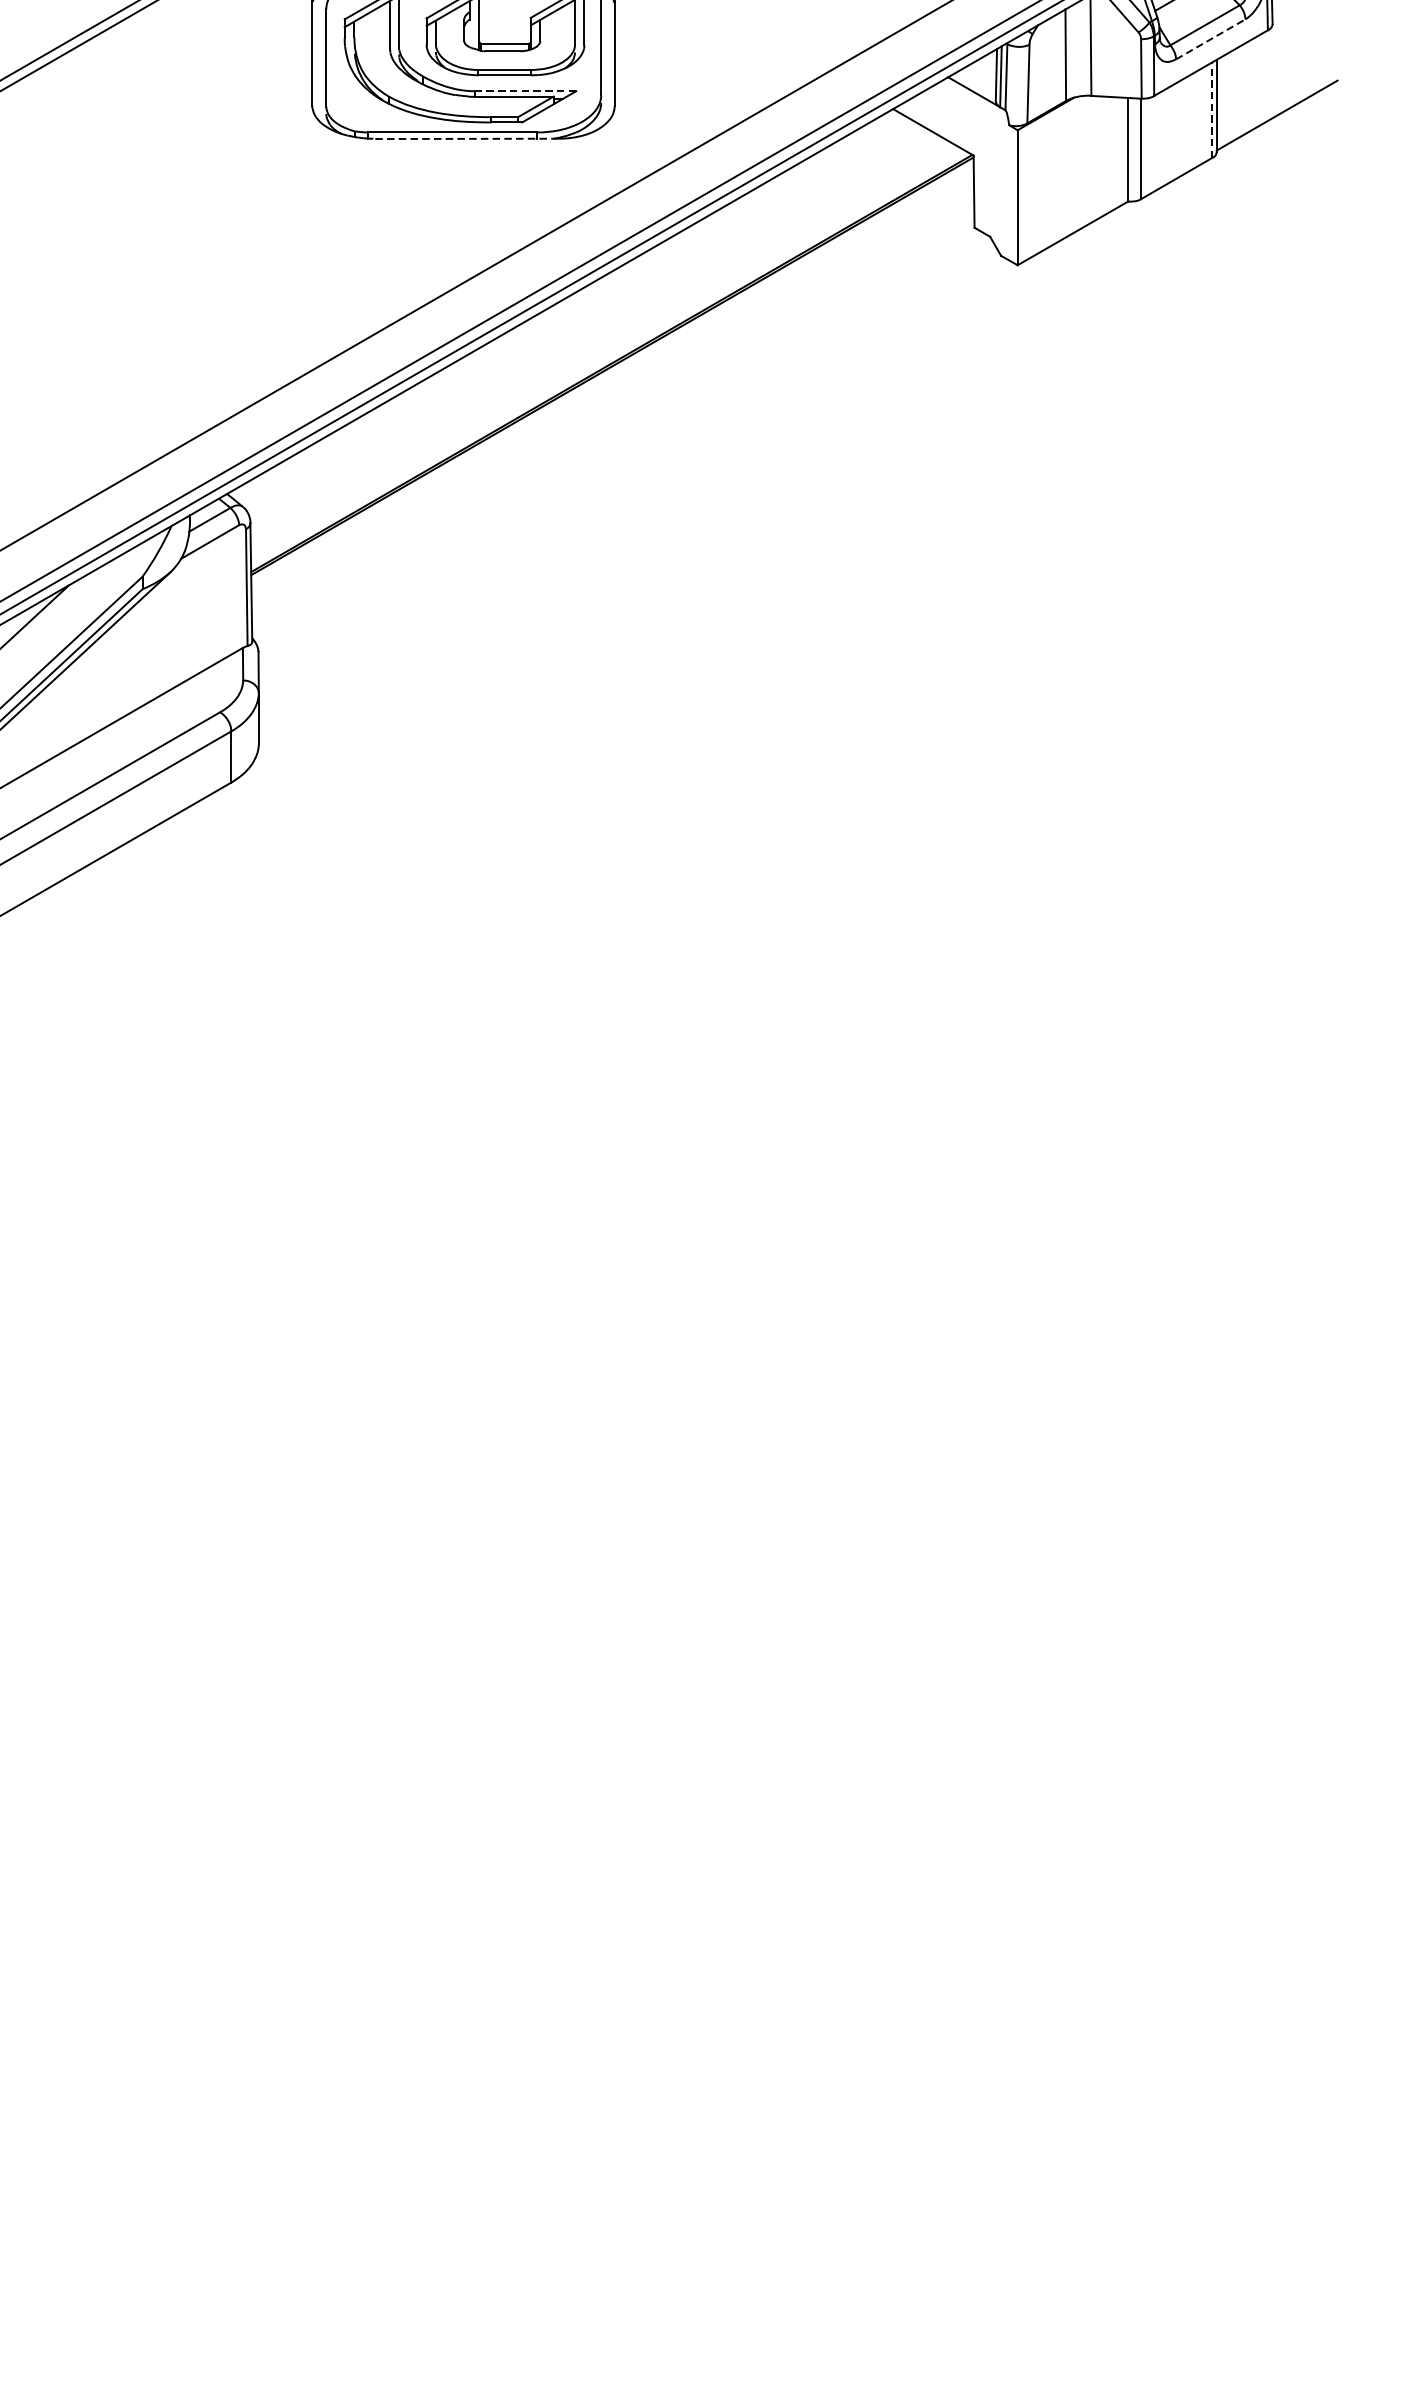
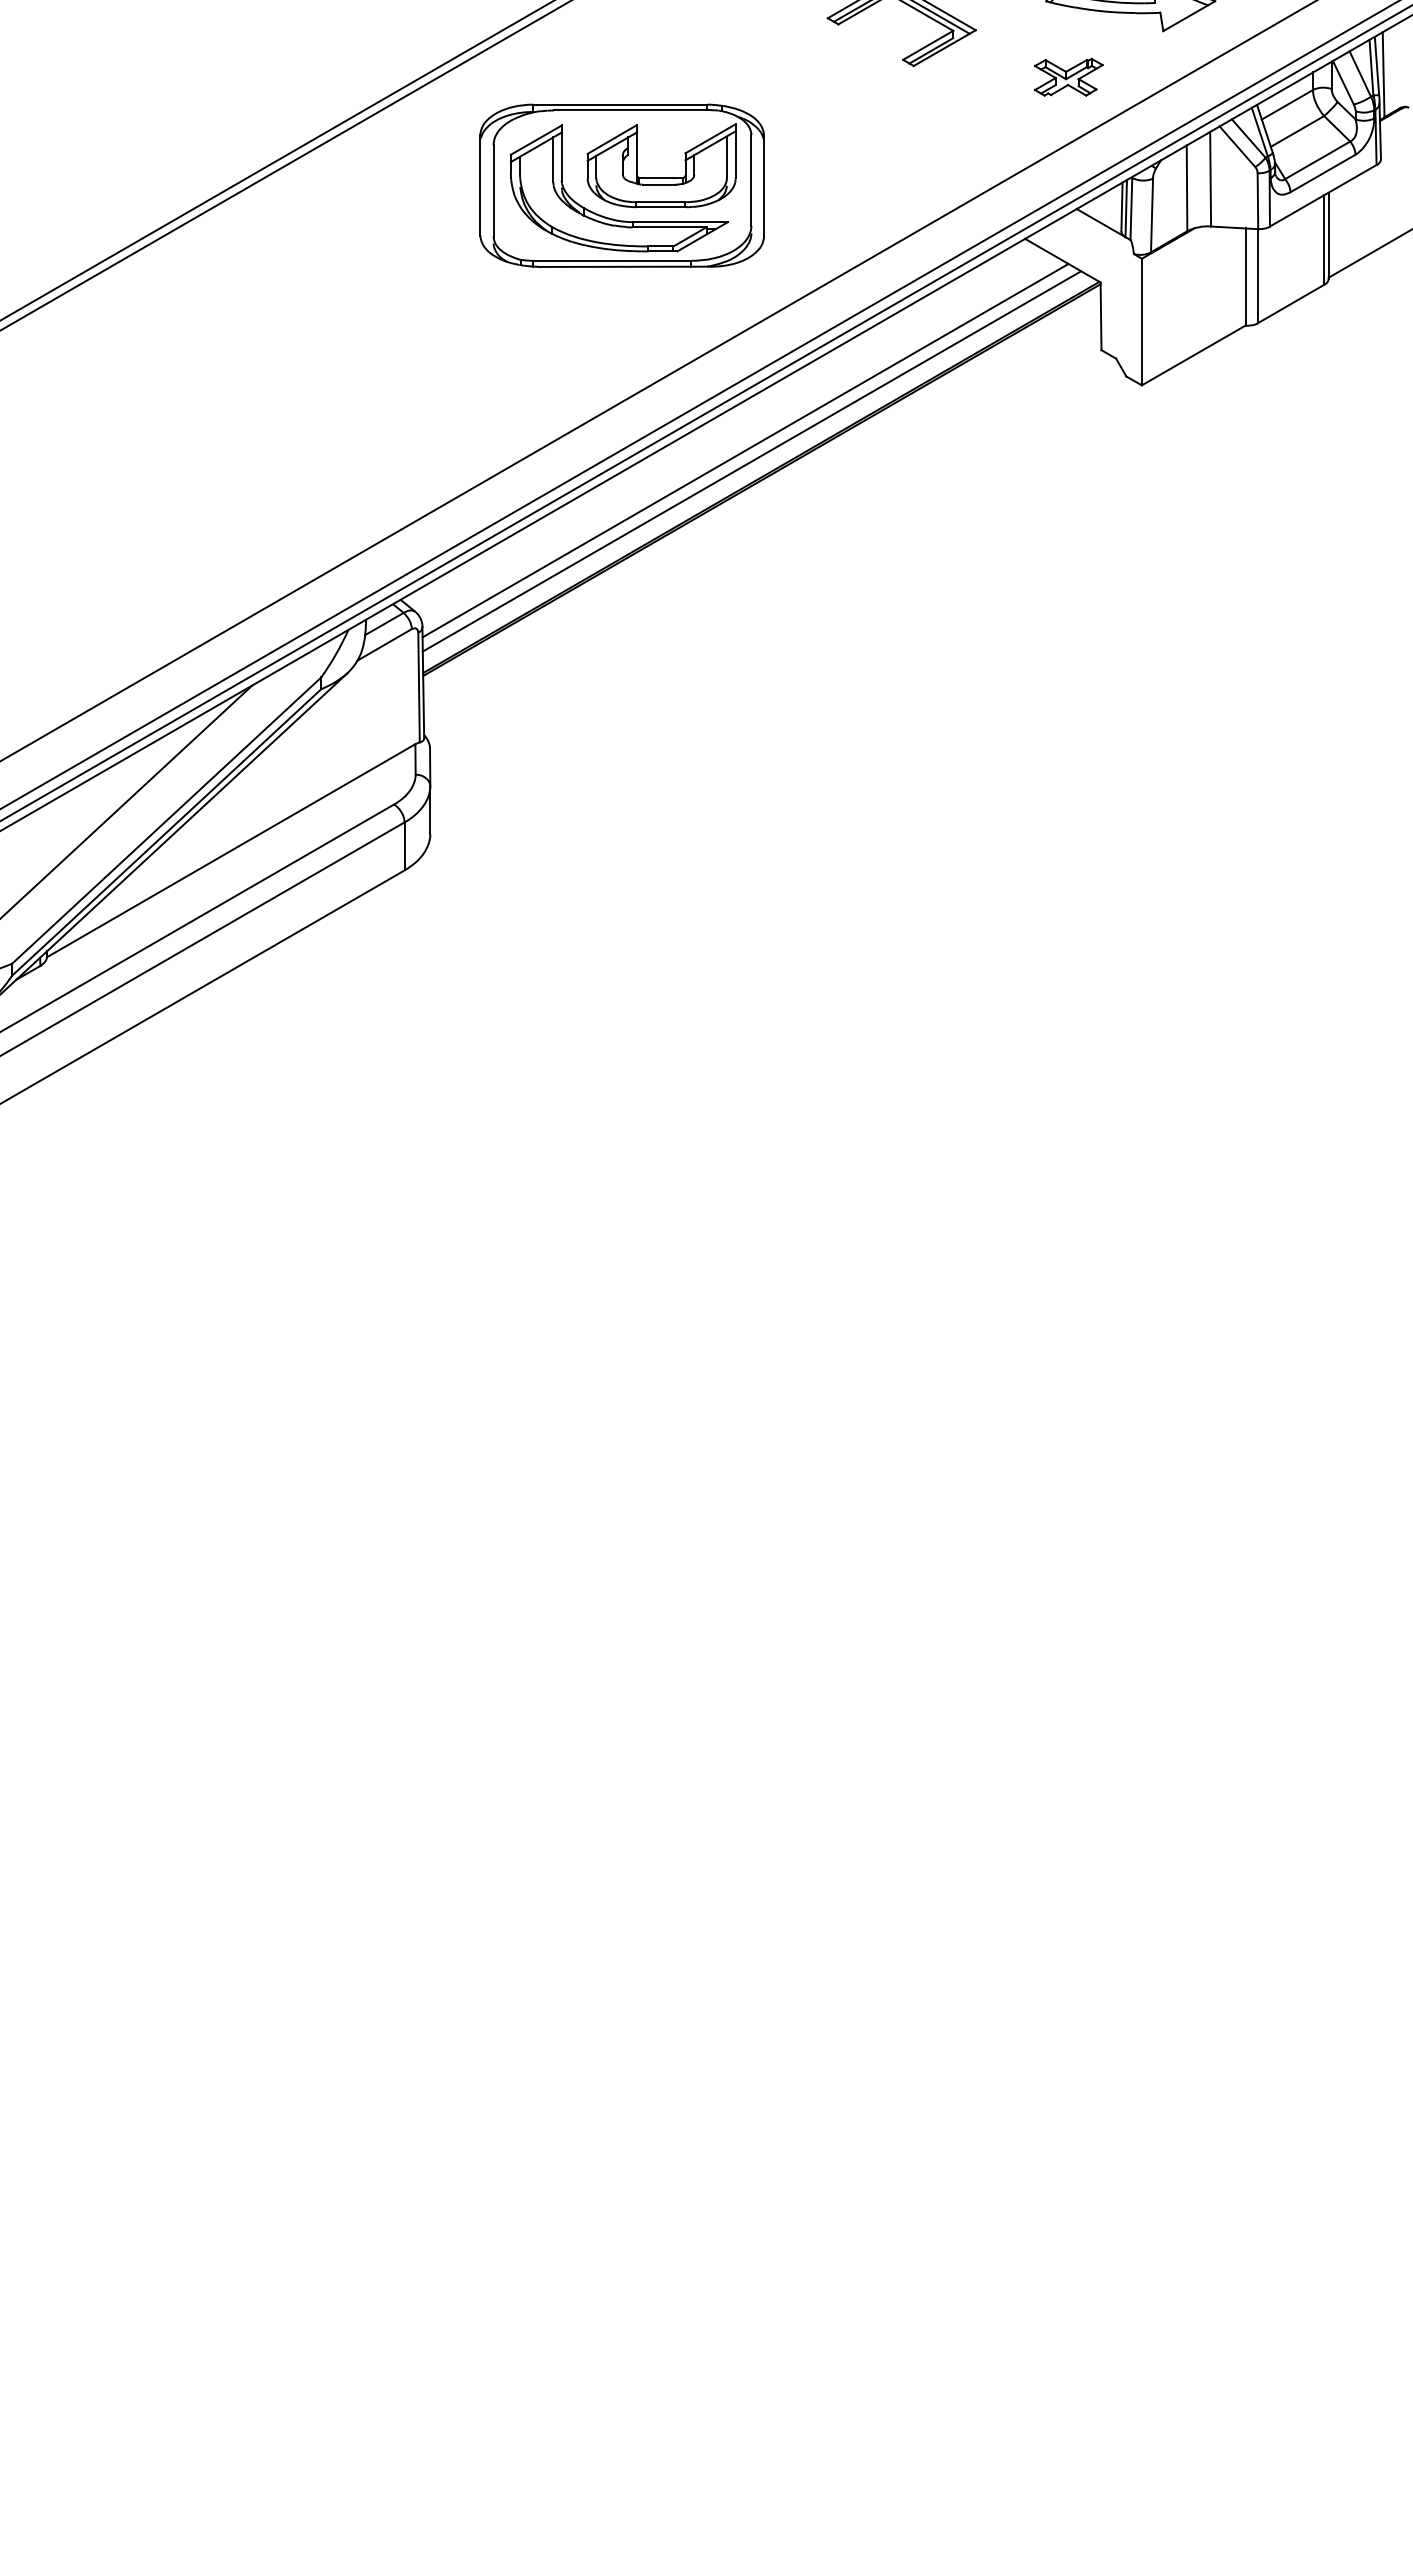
line: (1210, 39) -> (1322, 173), dashed -> solid
line: (525, 91) -> (680, 222), dashed -> solid
line: (1212, 110) -> (1324, 240), dashed -> solid
line: (465, 138) -> (624, 266), dashed -> solid
line: (594, 334) -> (745, 450), added
line: (601, 346) -> (751, 461), added

